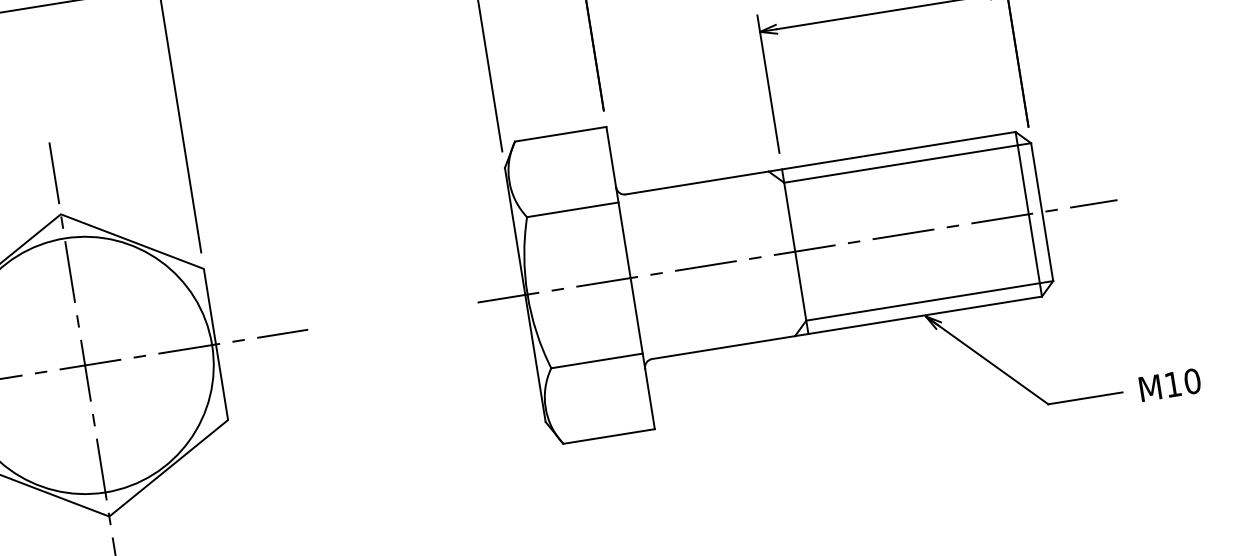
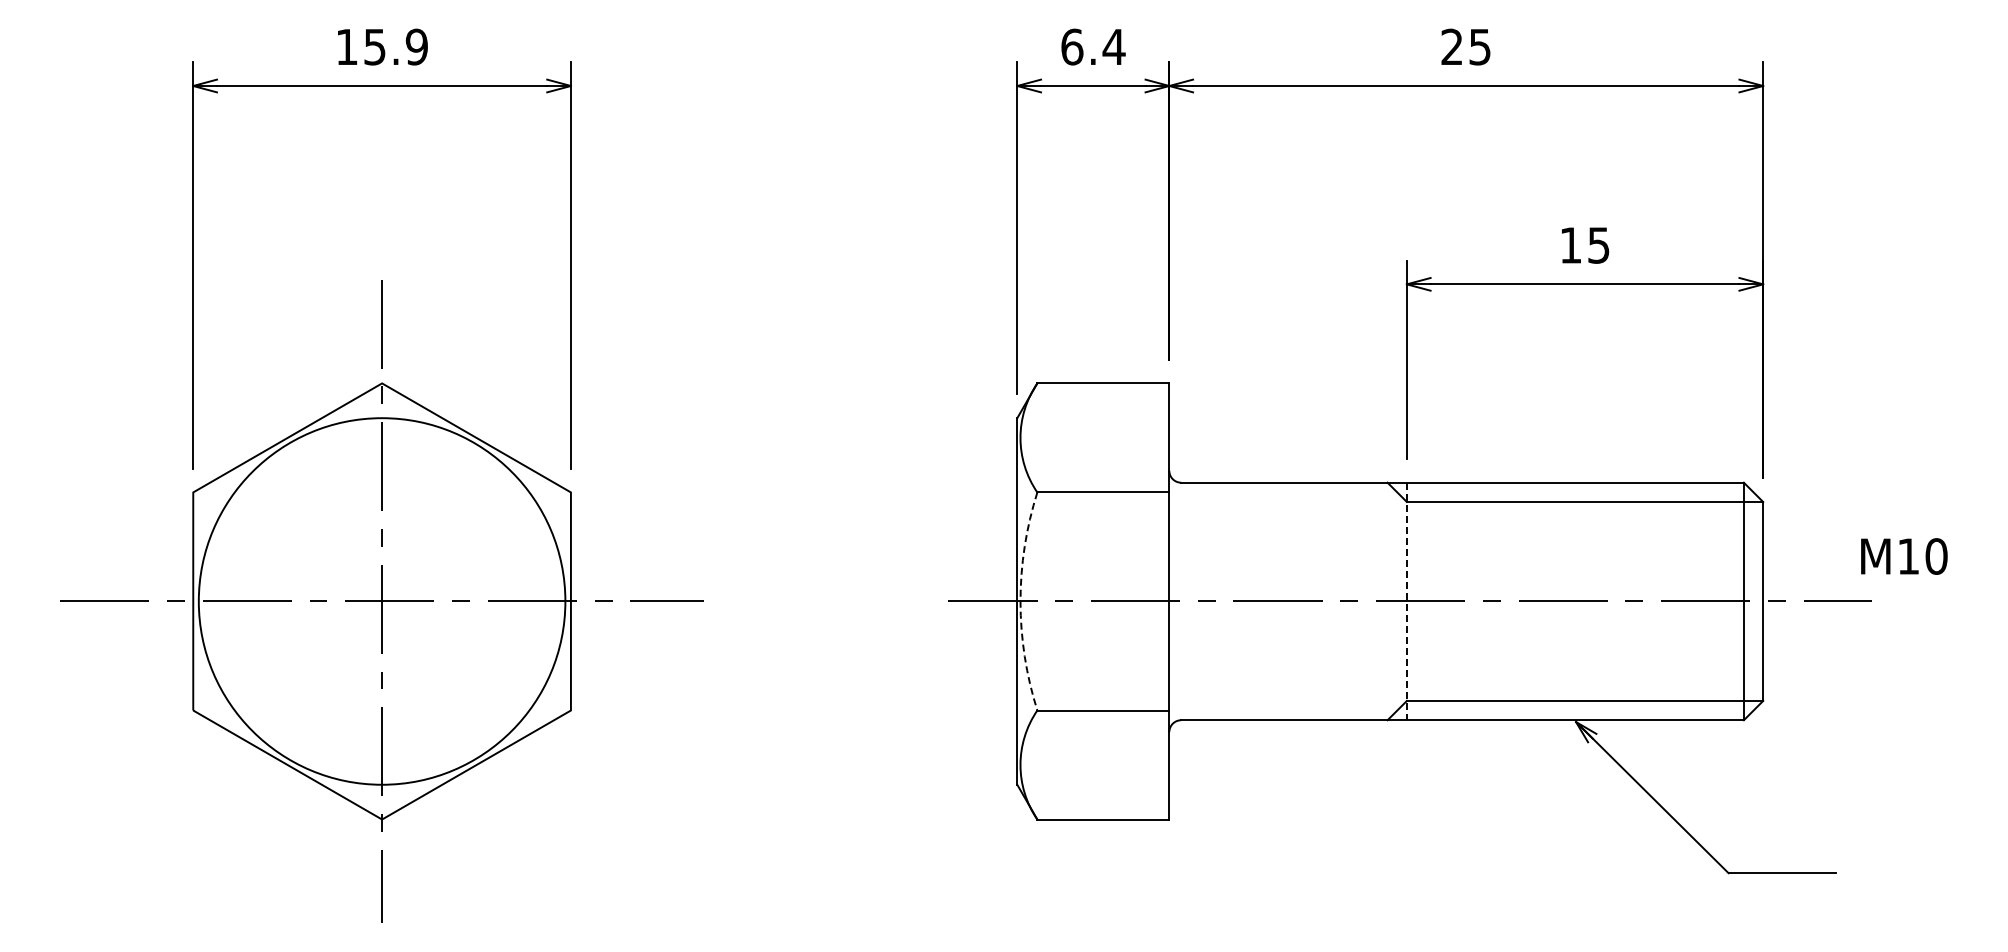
line: (795, 251) -> (1406, 601), solid -> dashed
arc: (527, 294) -> (1020, 601), solid -> dashed
text: (1170, 384) -> (1904, 556), moved

